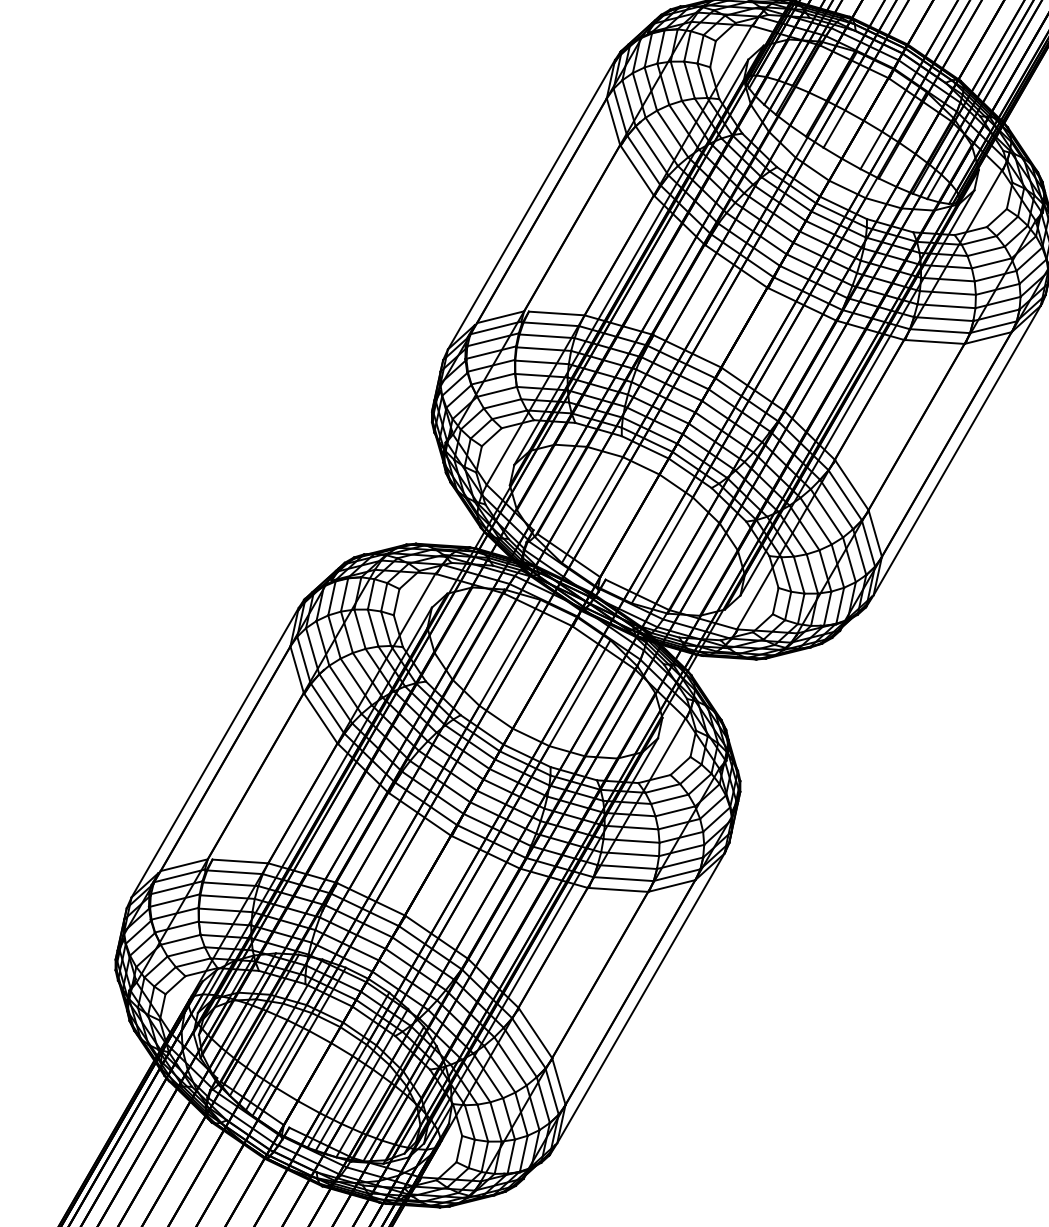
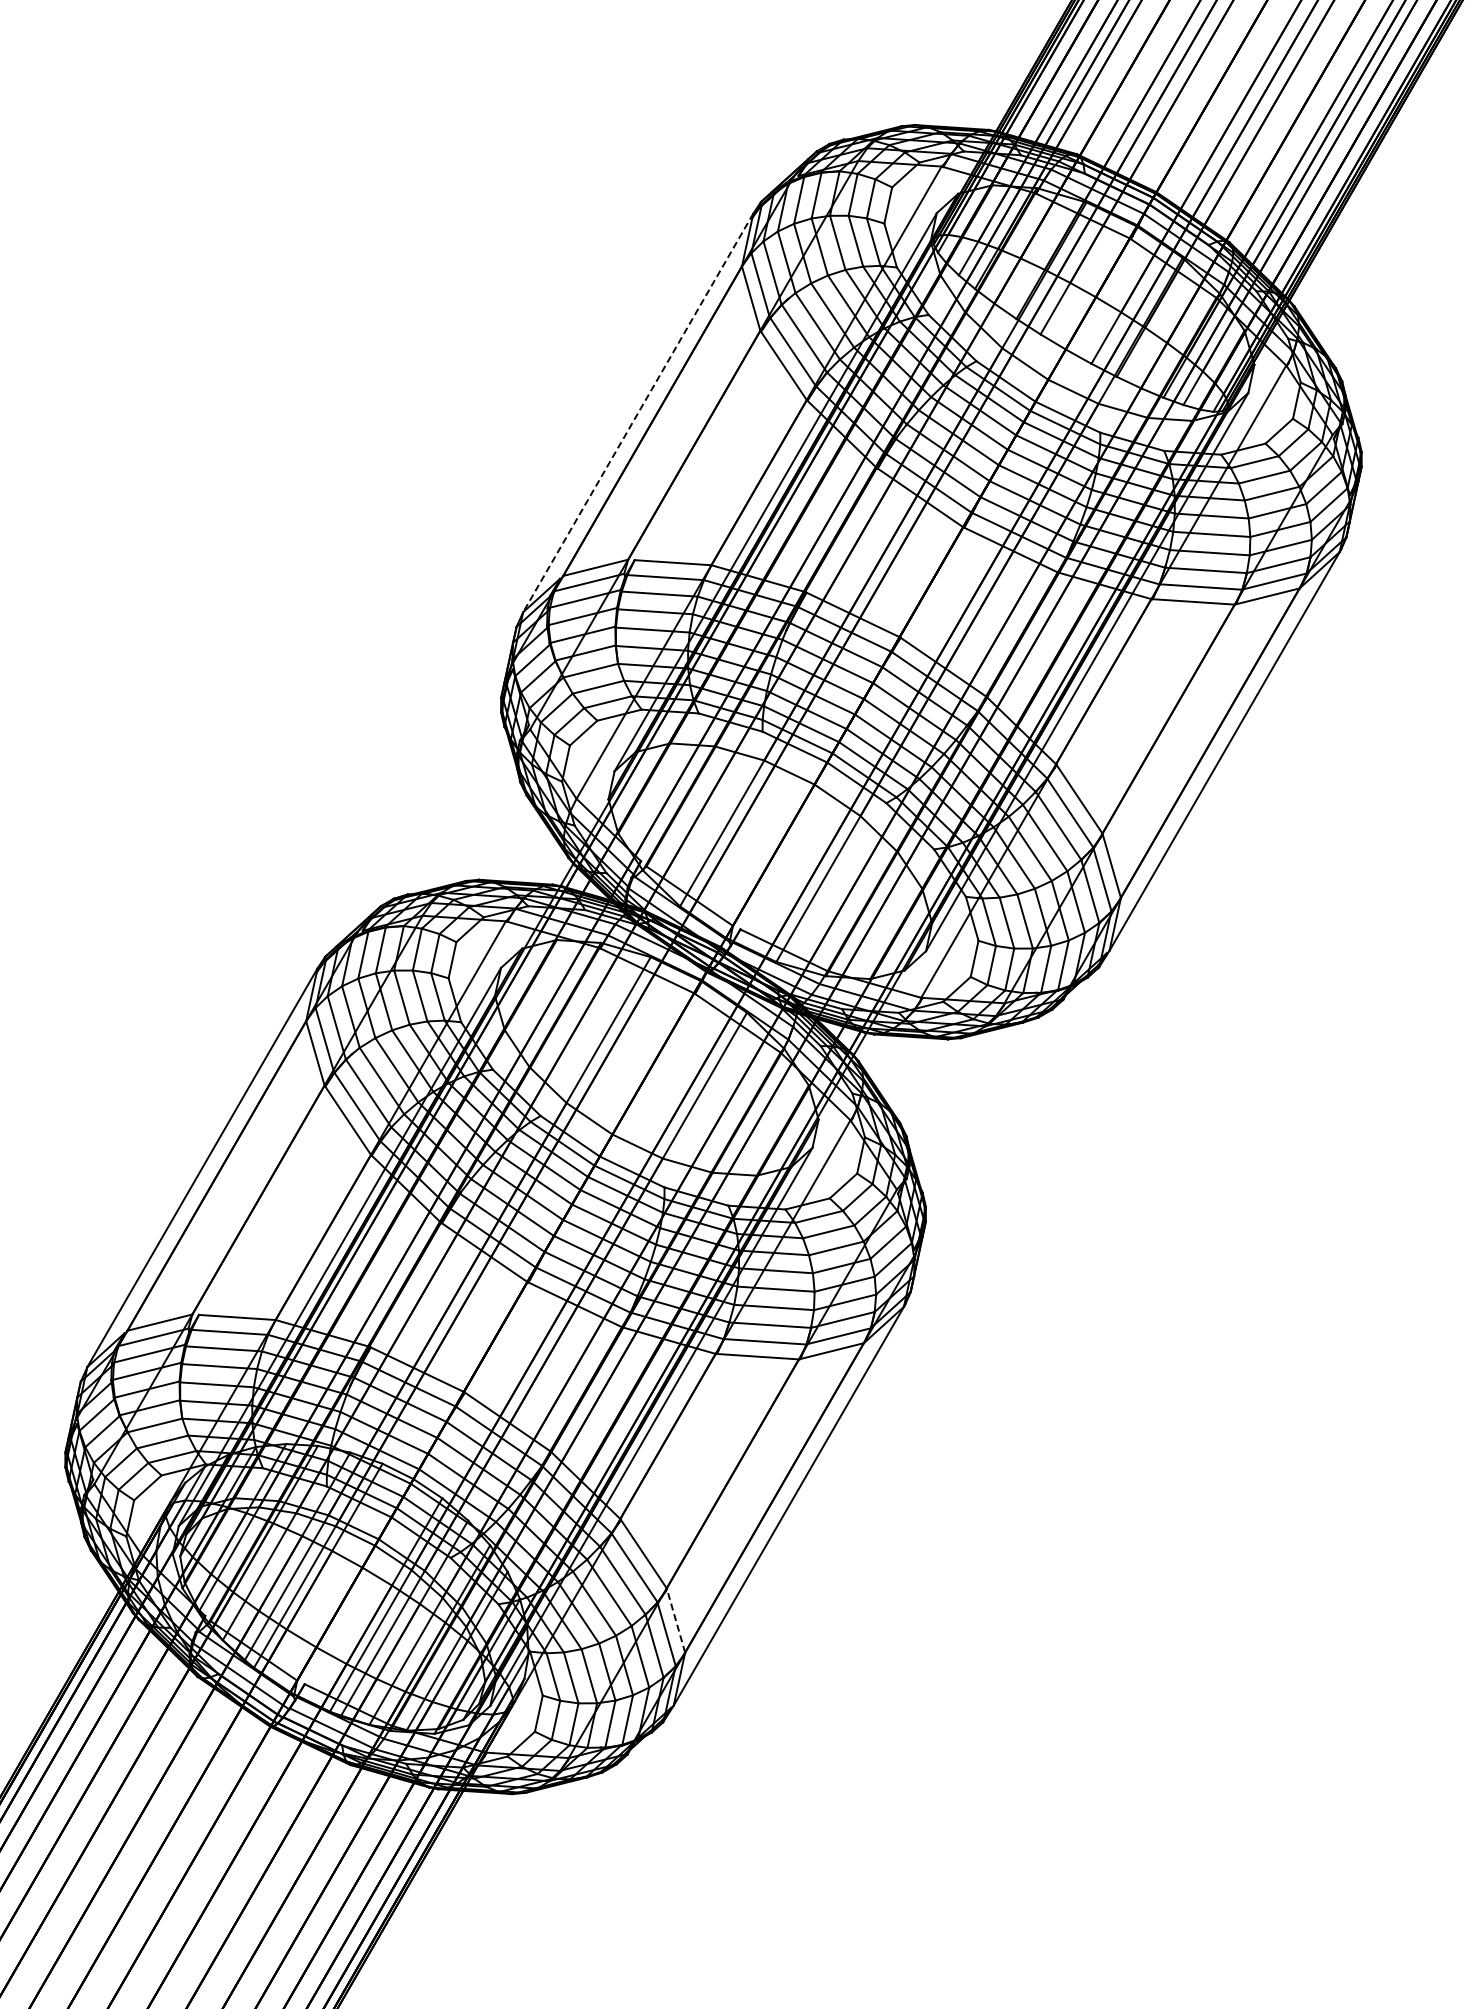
line: (531, 205) -> (638, 413), solid -> dashed
line: (558, 1081) -> (675, 1620), solid -> dashed

